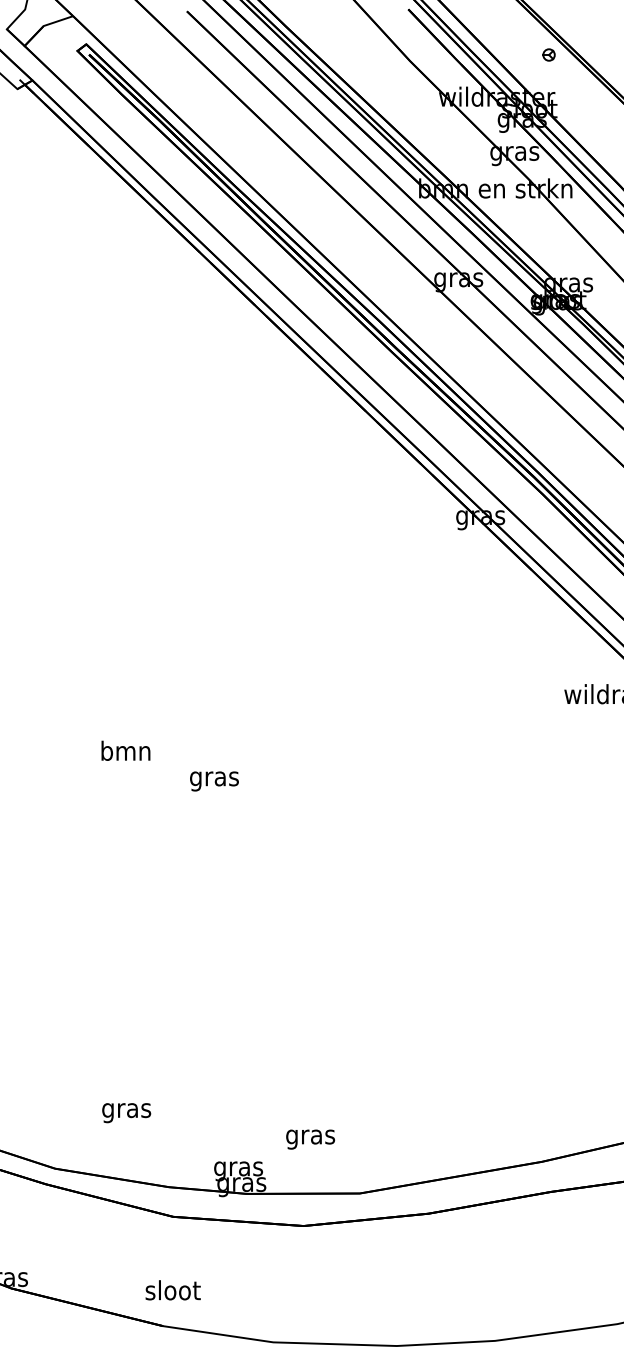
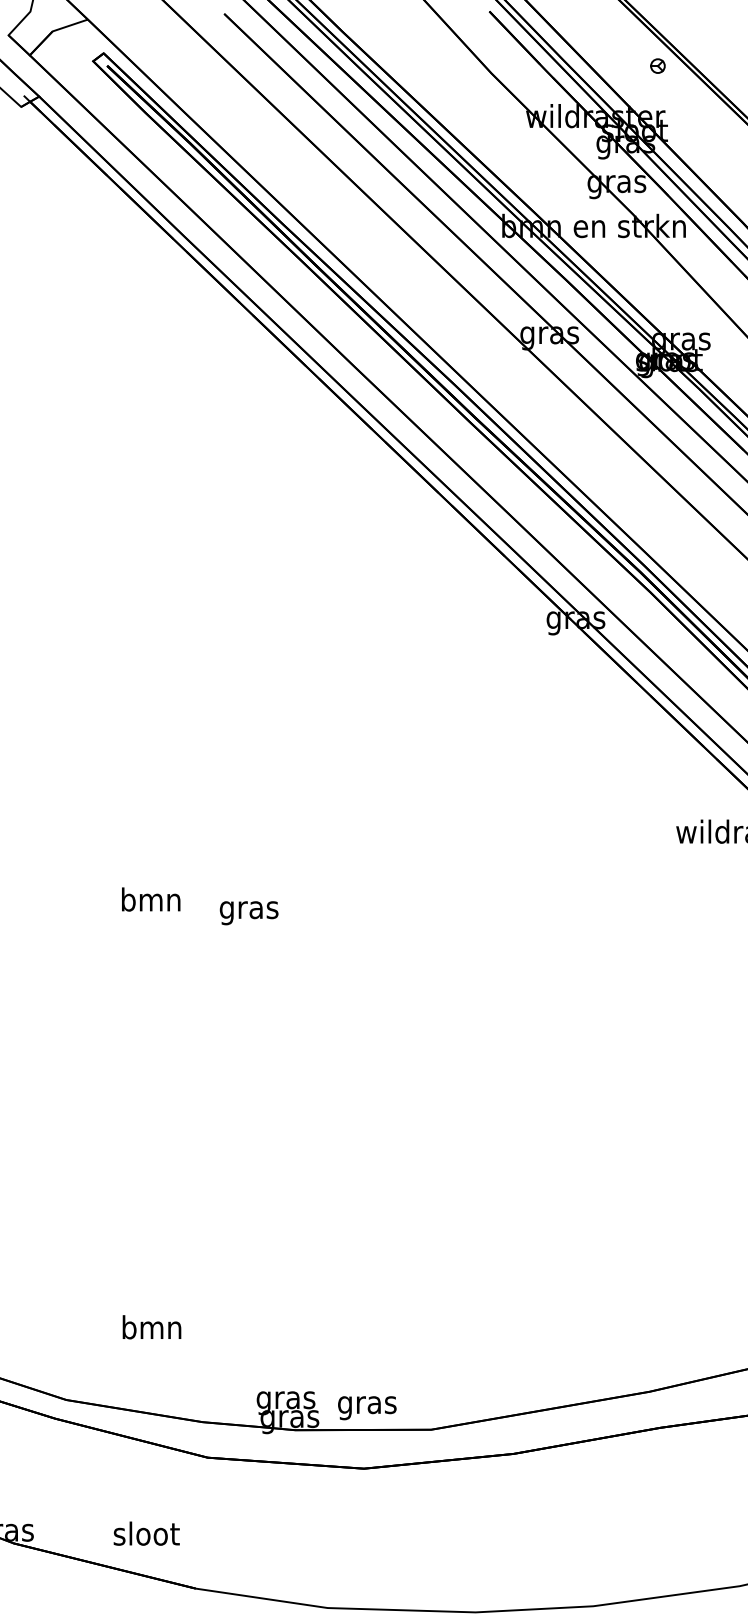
text: (213, 781) -> (248, 913), moved
text: (126, 1110) -> (151, 1330), gras -> bmn
text: (310, 1139) -> (367, 1408), moved
text: (172, 1290) -> (146, 1533), moved

